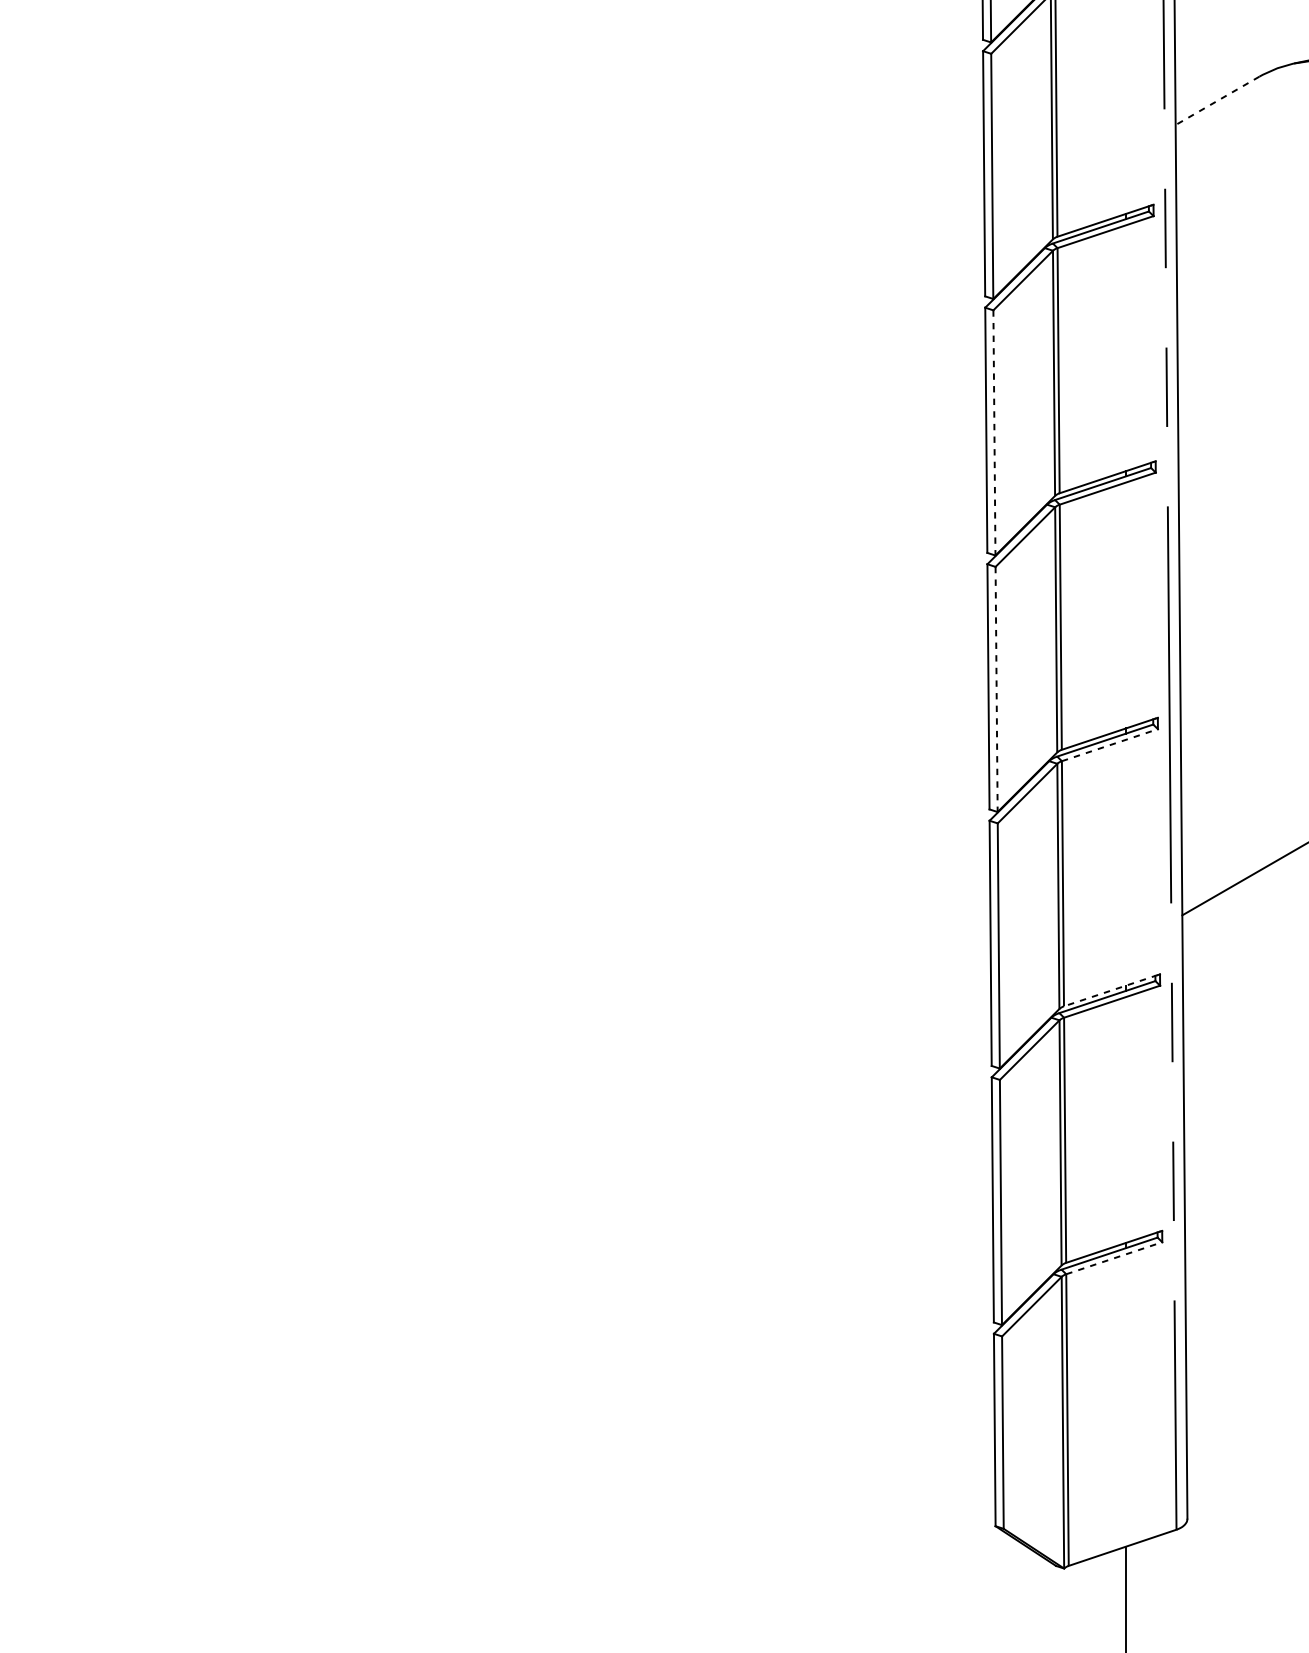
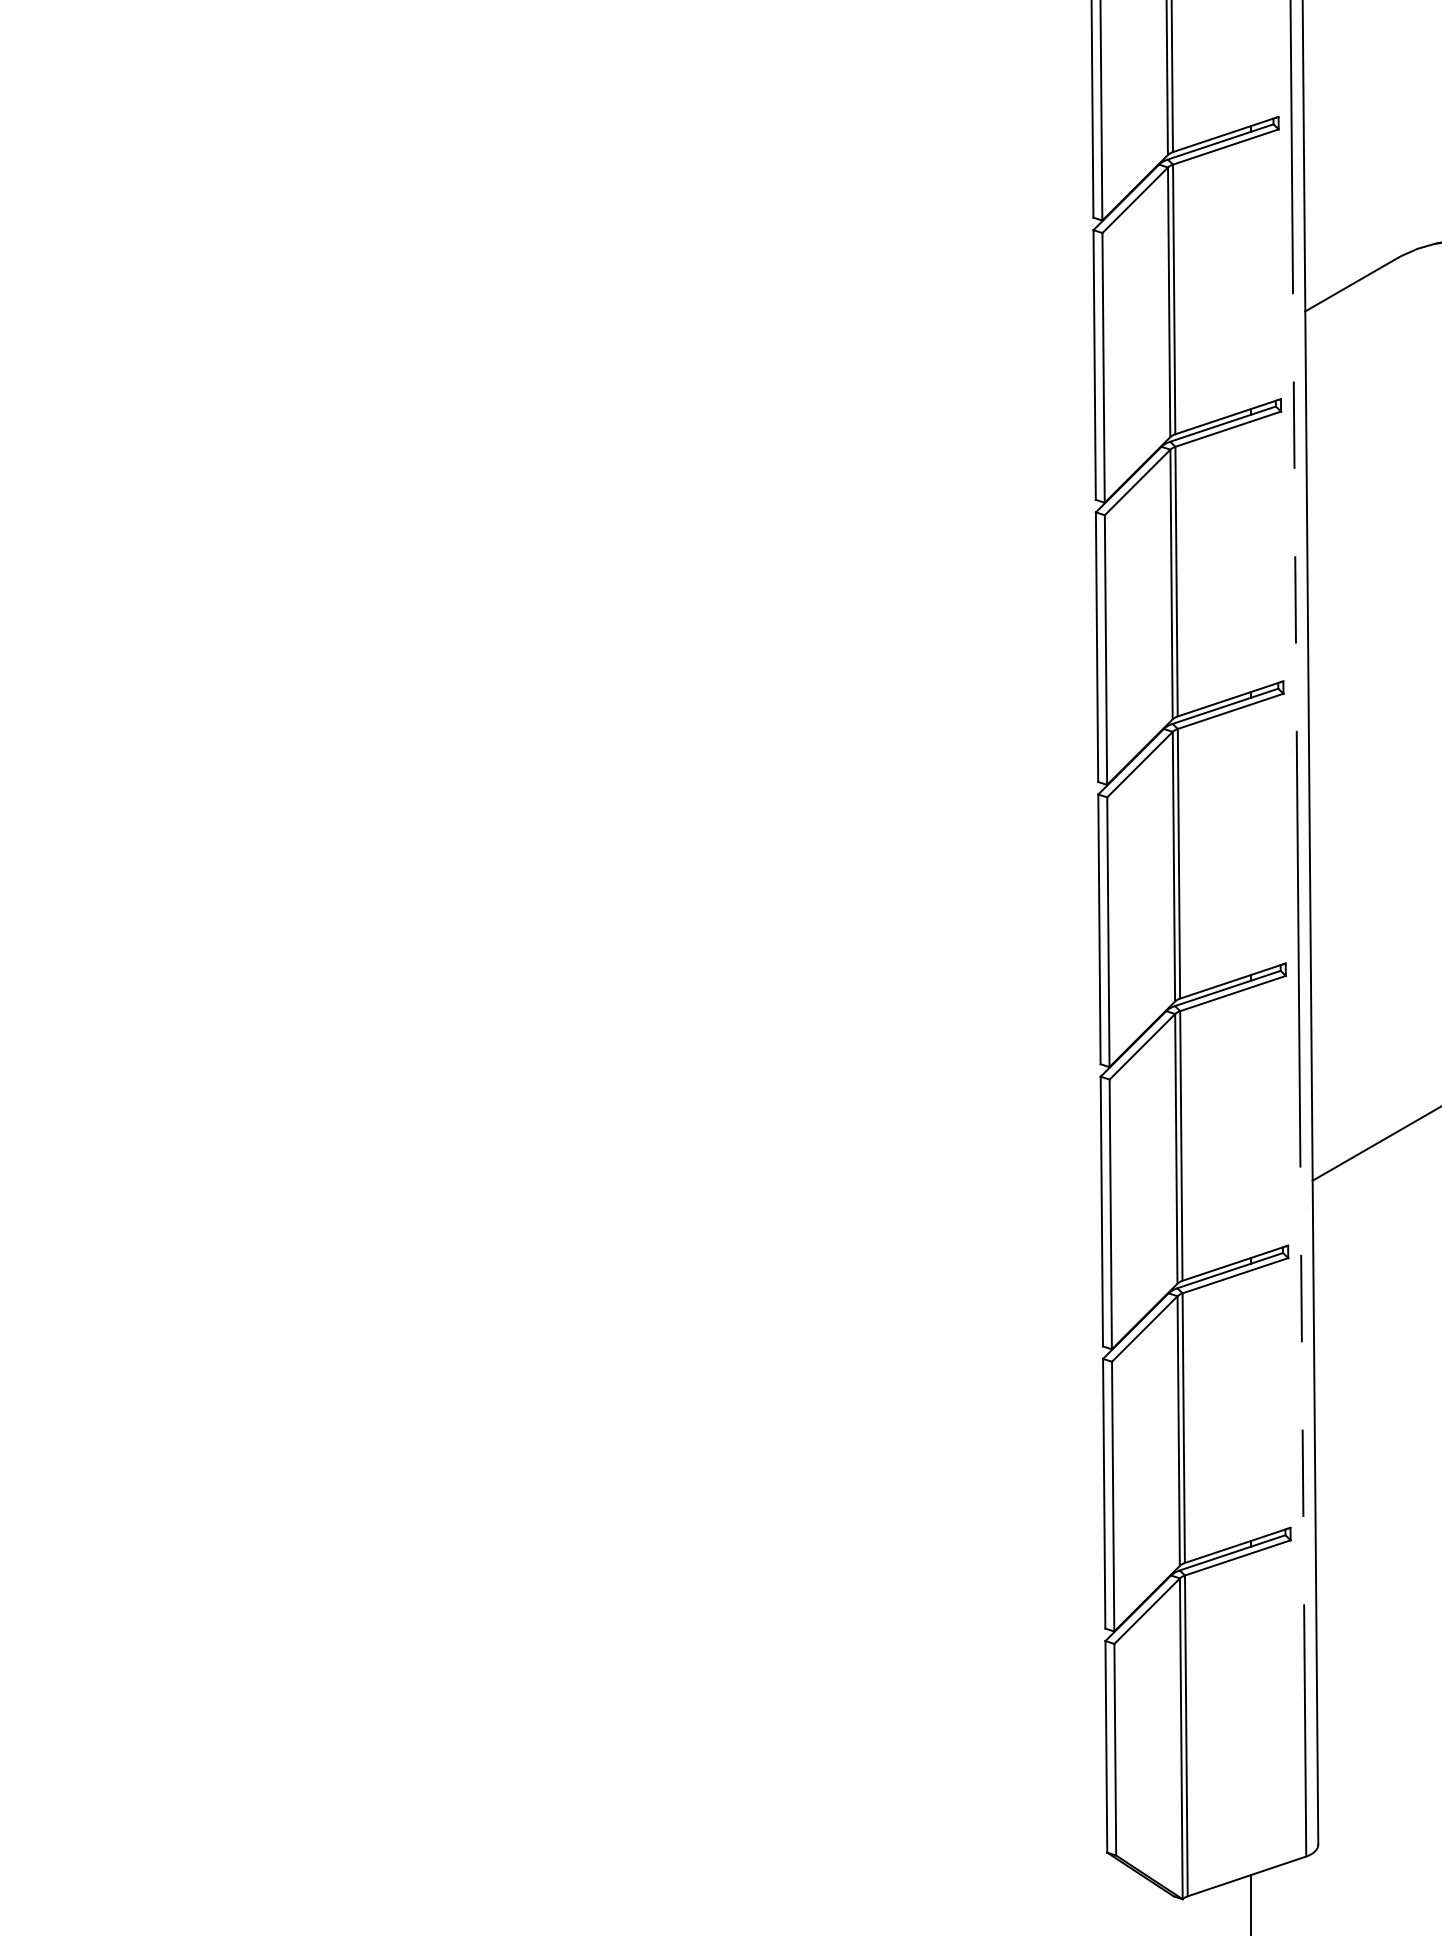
line: (1216, 101) -> (1350, 285), dashed -> solid
line: (993, 433) -> (1105, 650), dashed -> solid
line: (996, 689) -> (1108, 932), dashed -> solid
line: (1110, 745) -> (1233, 993), dashed -> solid
line: (1110, 990) -> (1233, 1263), dashed -> solid
line: (1113, 1257) -> (1237, 1557), dashed -> solid

